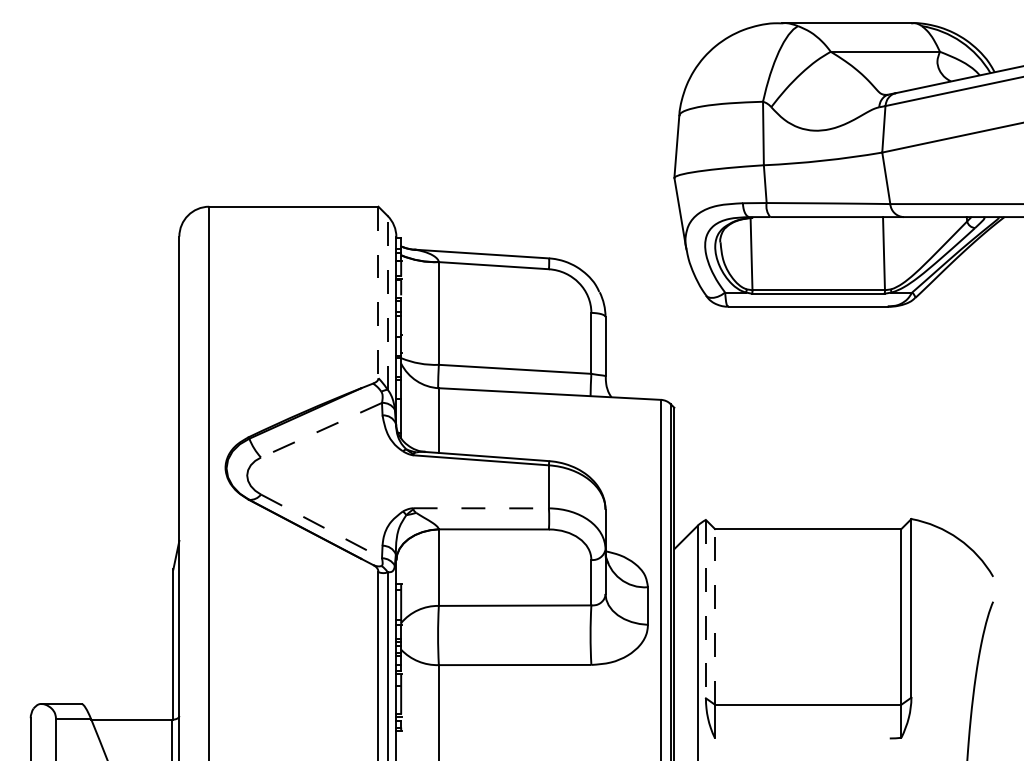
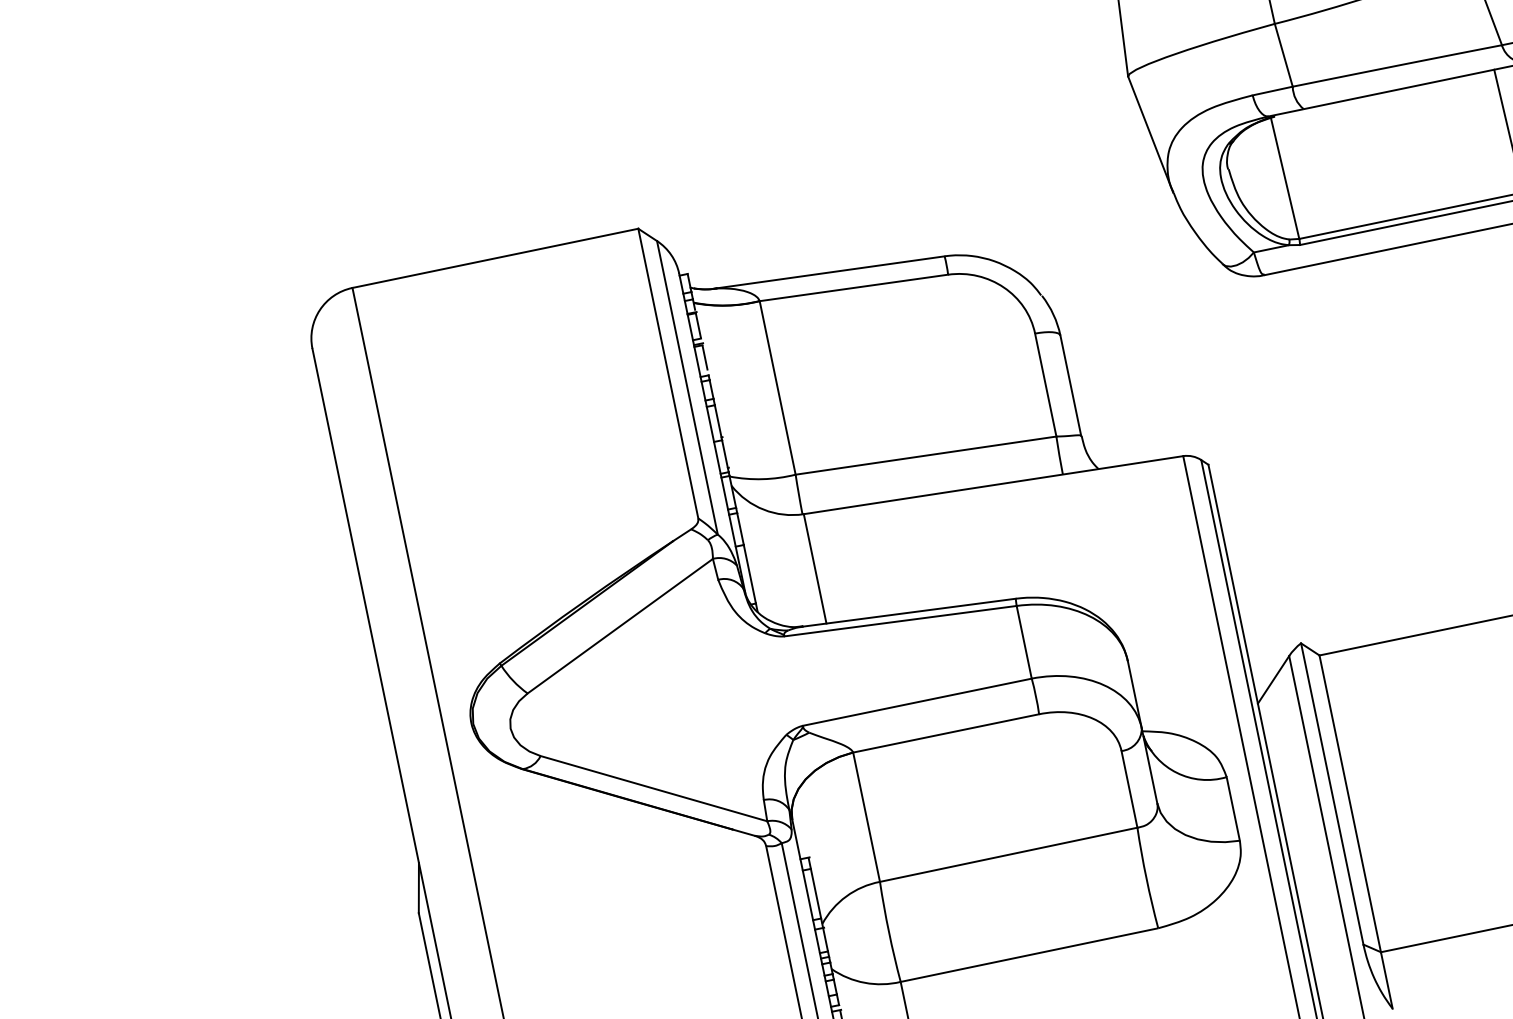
line: (378, 292) -> (668, 373), dashed -> solid
line: (387, 302) -> (687, 387), dashed -> solid
line: (321, 430) -> (620, 626), dashed -> solid
line: (481, 508) -> (917, 702), dashed -> solid
line: (321, 526) -> (653, 788), dashed -> solid
line: (705, 609) -> (1331, 794), dashed -> solid
line: (714, 616) -> (1349, 803), dashed -> solid

